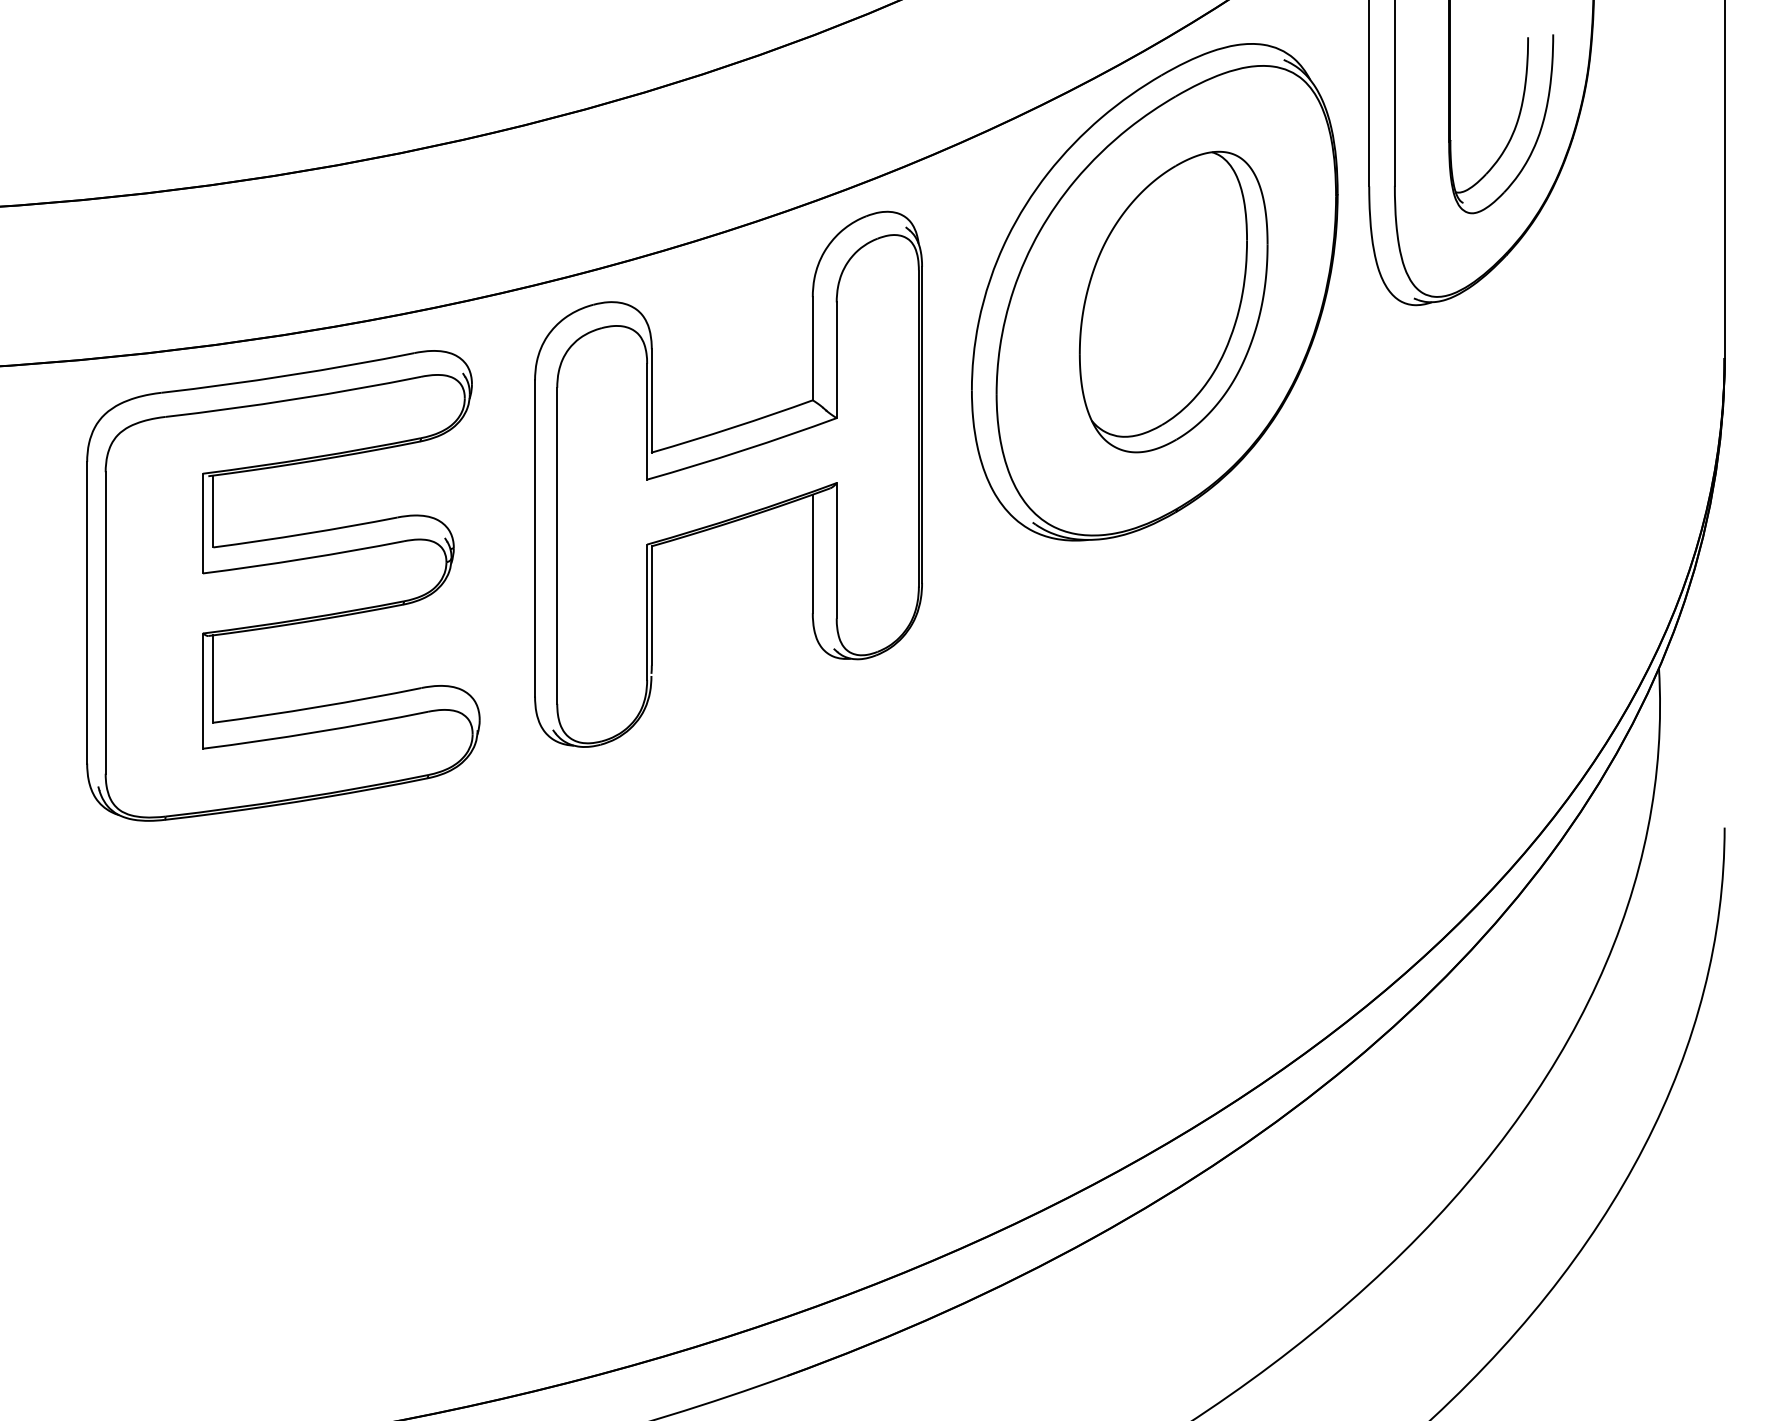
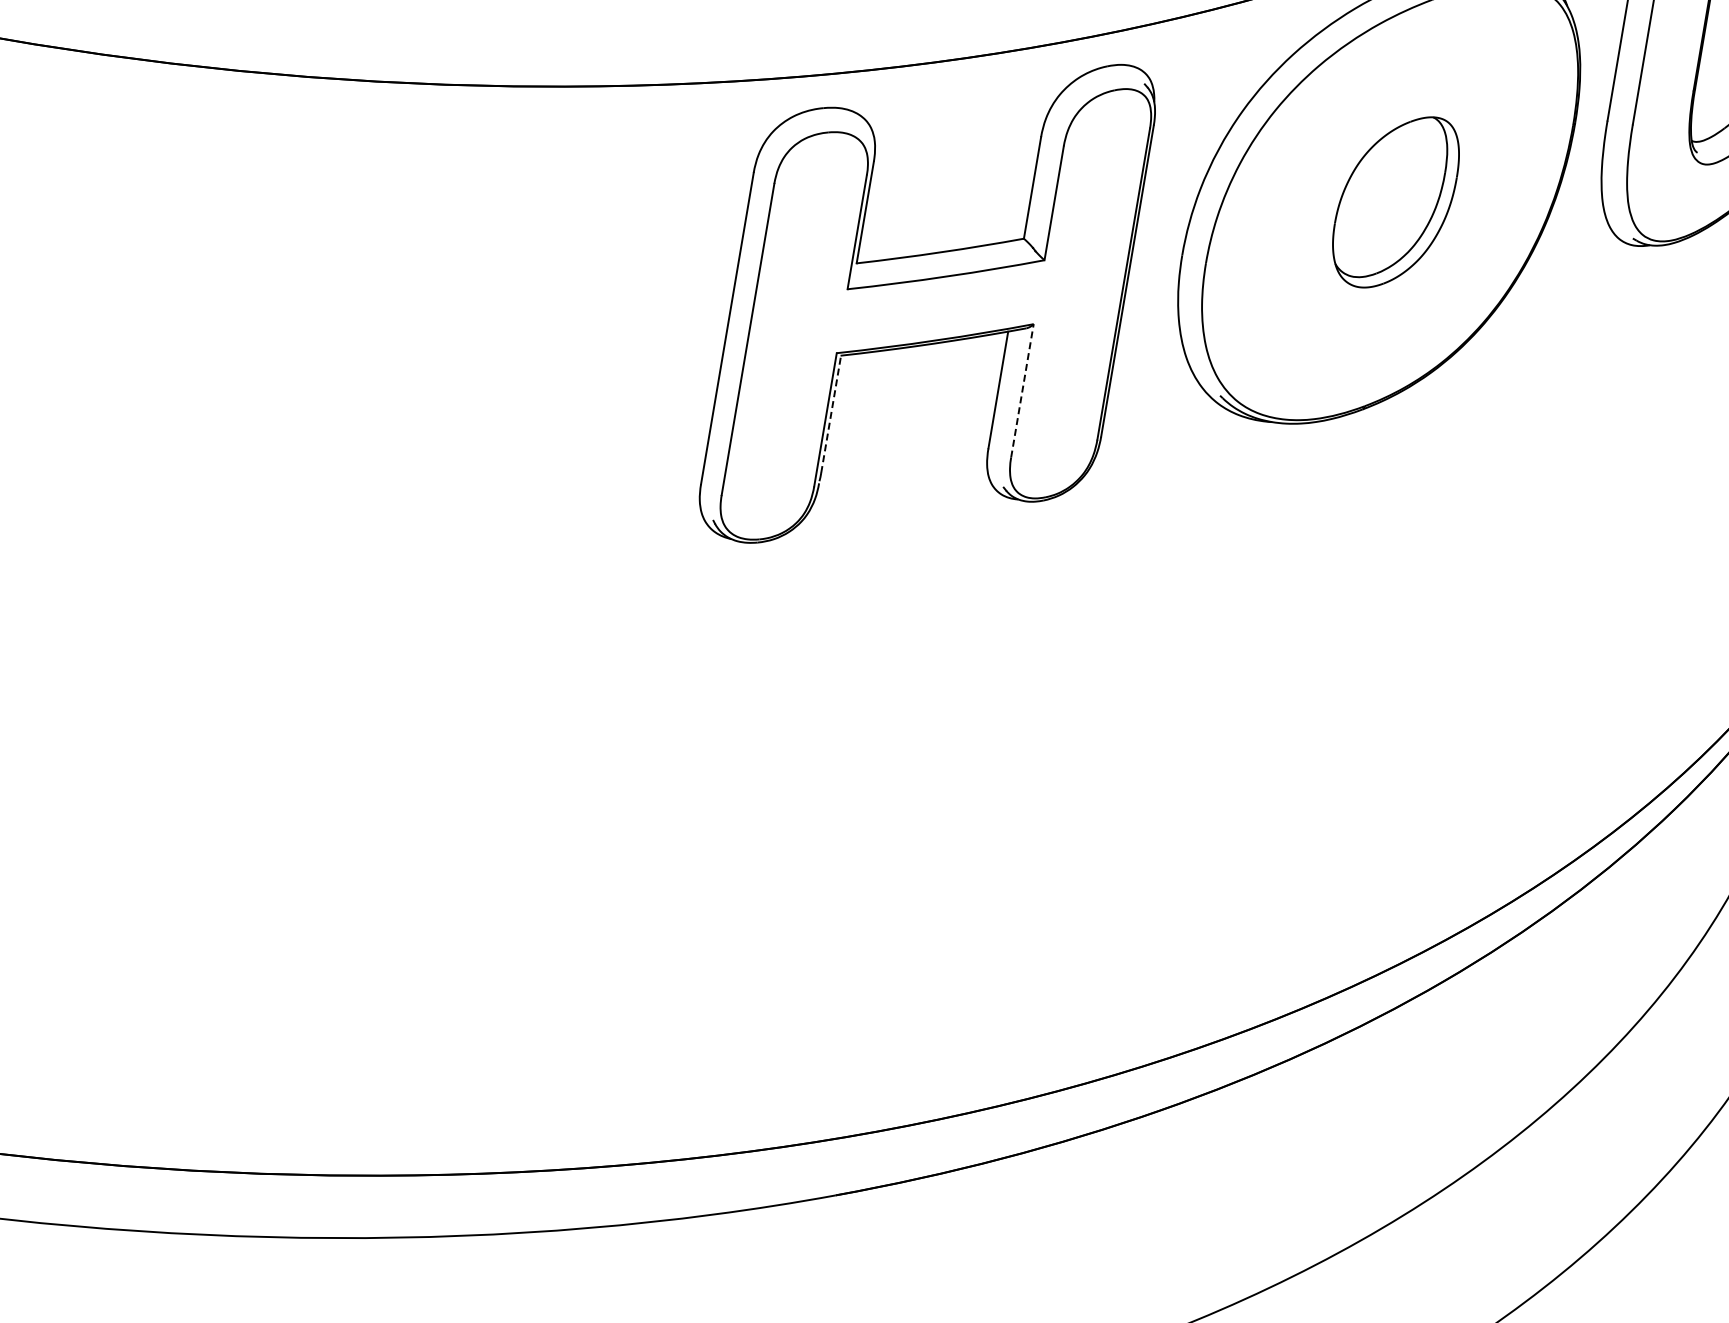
part: (1173, 301) -> (1395, 201), size x0.6
line: (836, 550) -> (1022, 390), solid -> dashed
part: (283, 585) -> (471, 332), removed
line: (651, 605) -> (830, 413), solid -> dashed

